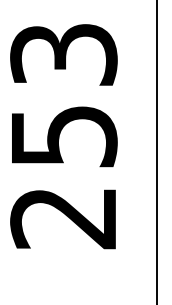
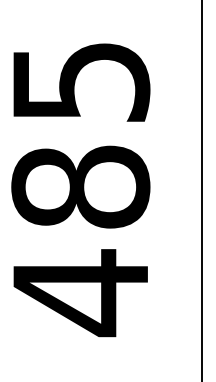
text: (63, 138) -> (80, 190), 253 -> 485

